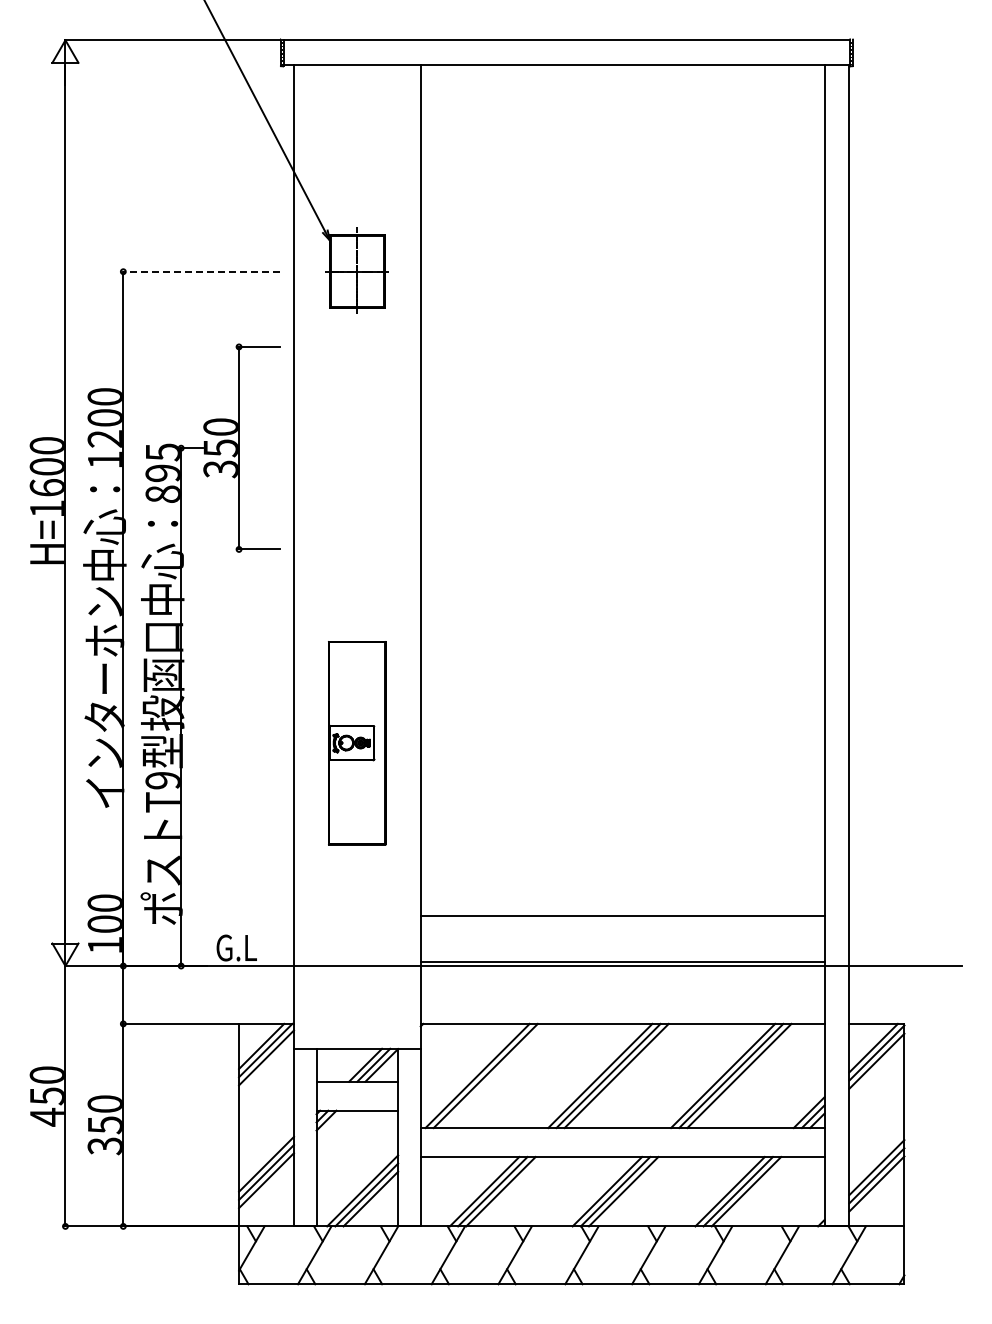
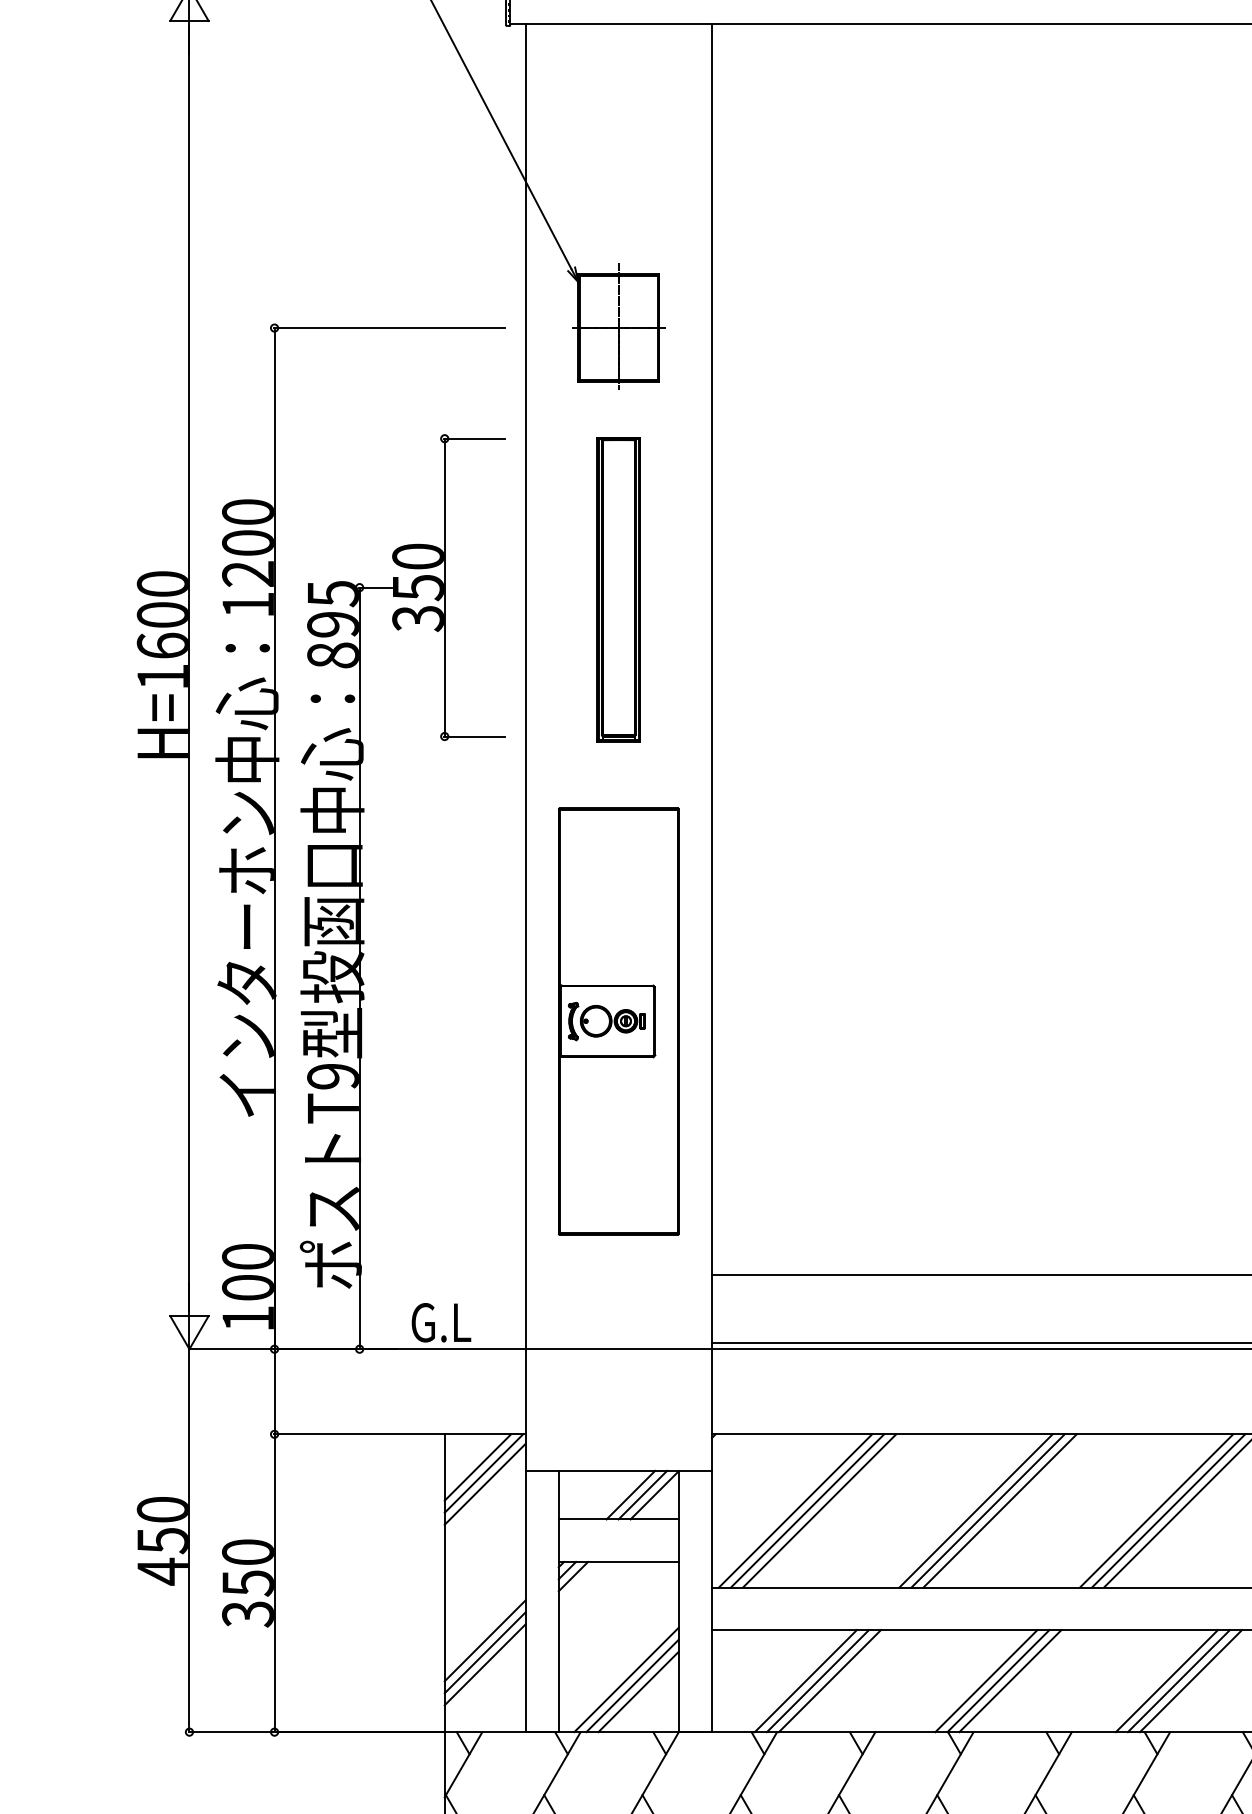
line: (201, 271) -> (389, 327), dashed -> solid
part: (357, 449) -> (618, 589), added
part: (356, 742) -> (617, 1020), size x1.43
line: (493, 1075) -> (818, 1510), added

